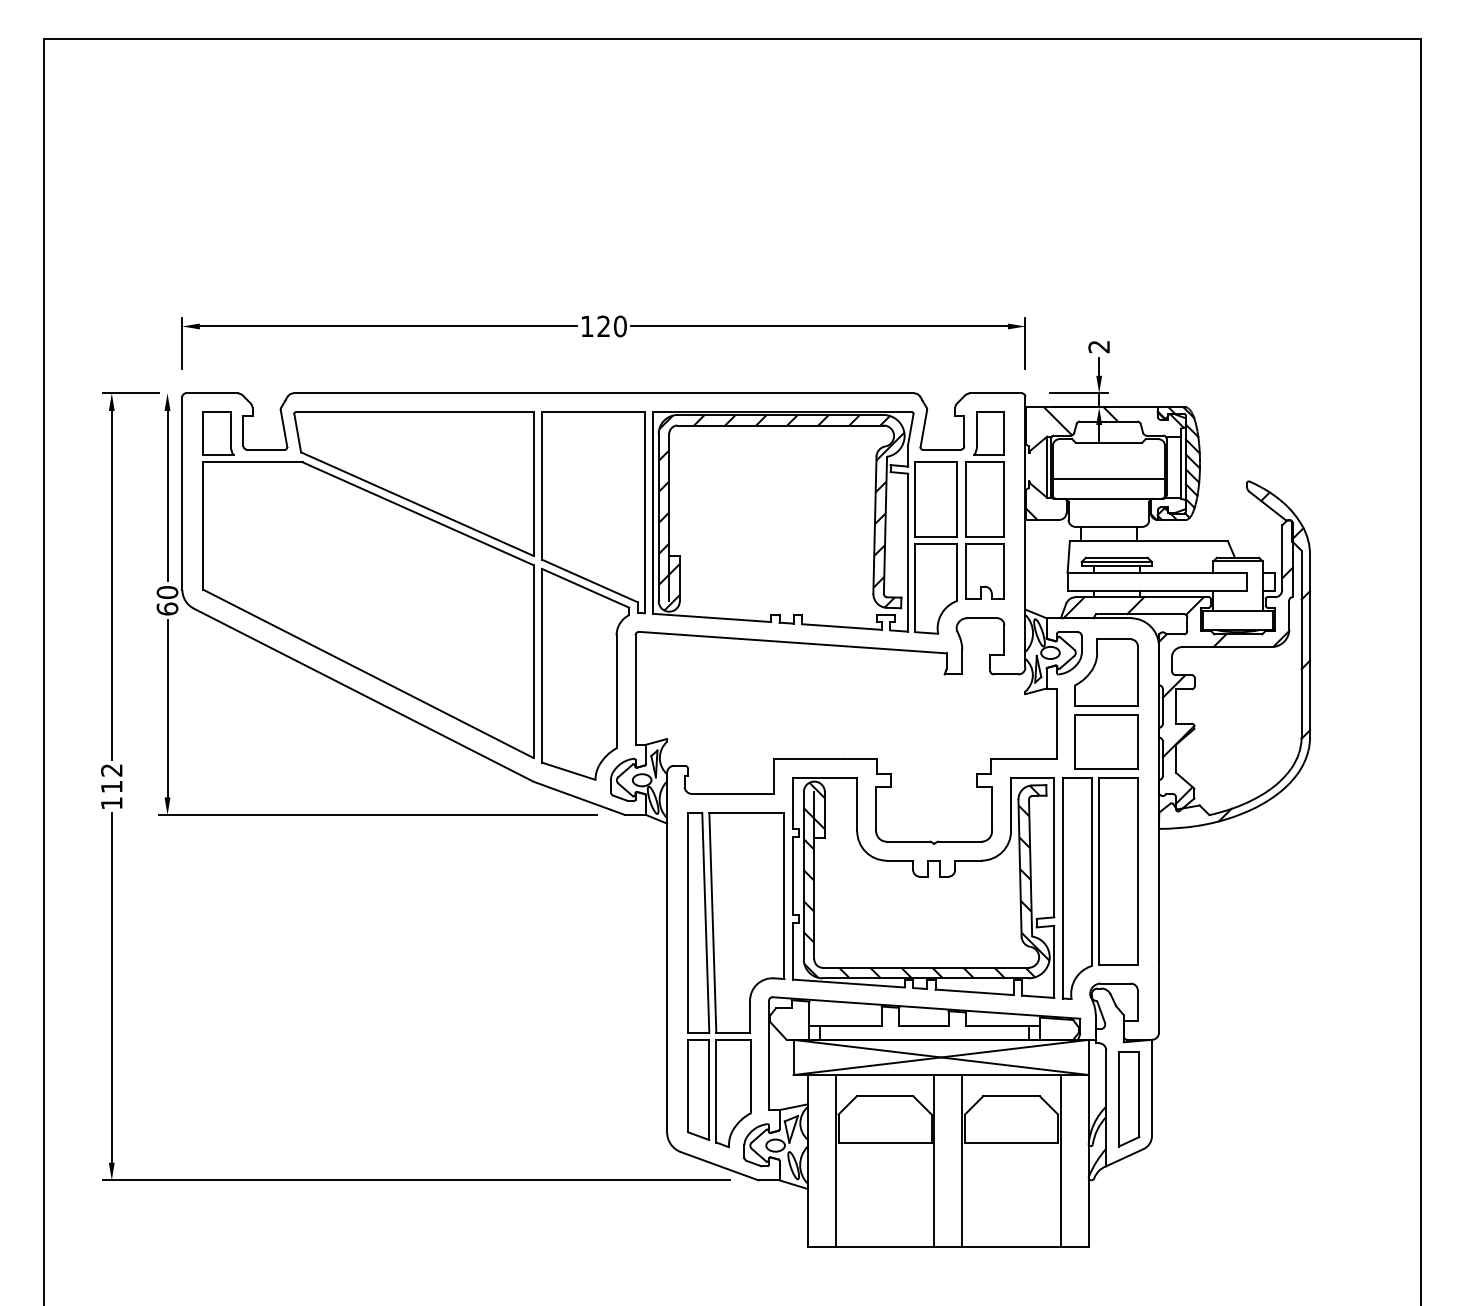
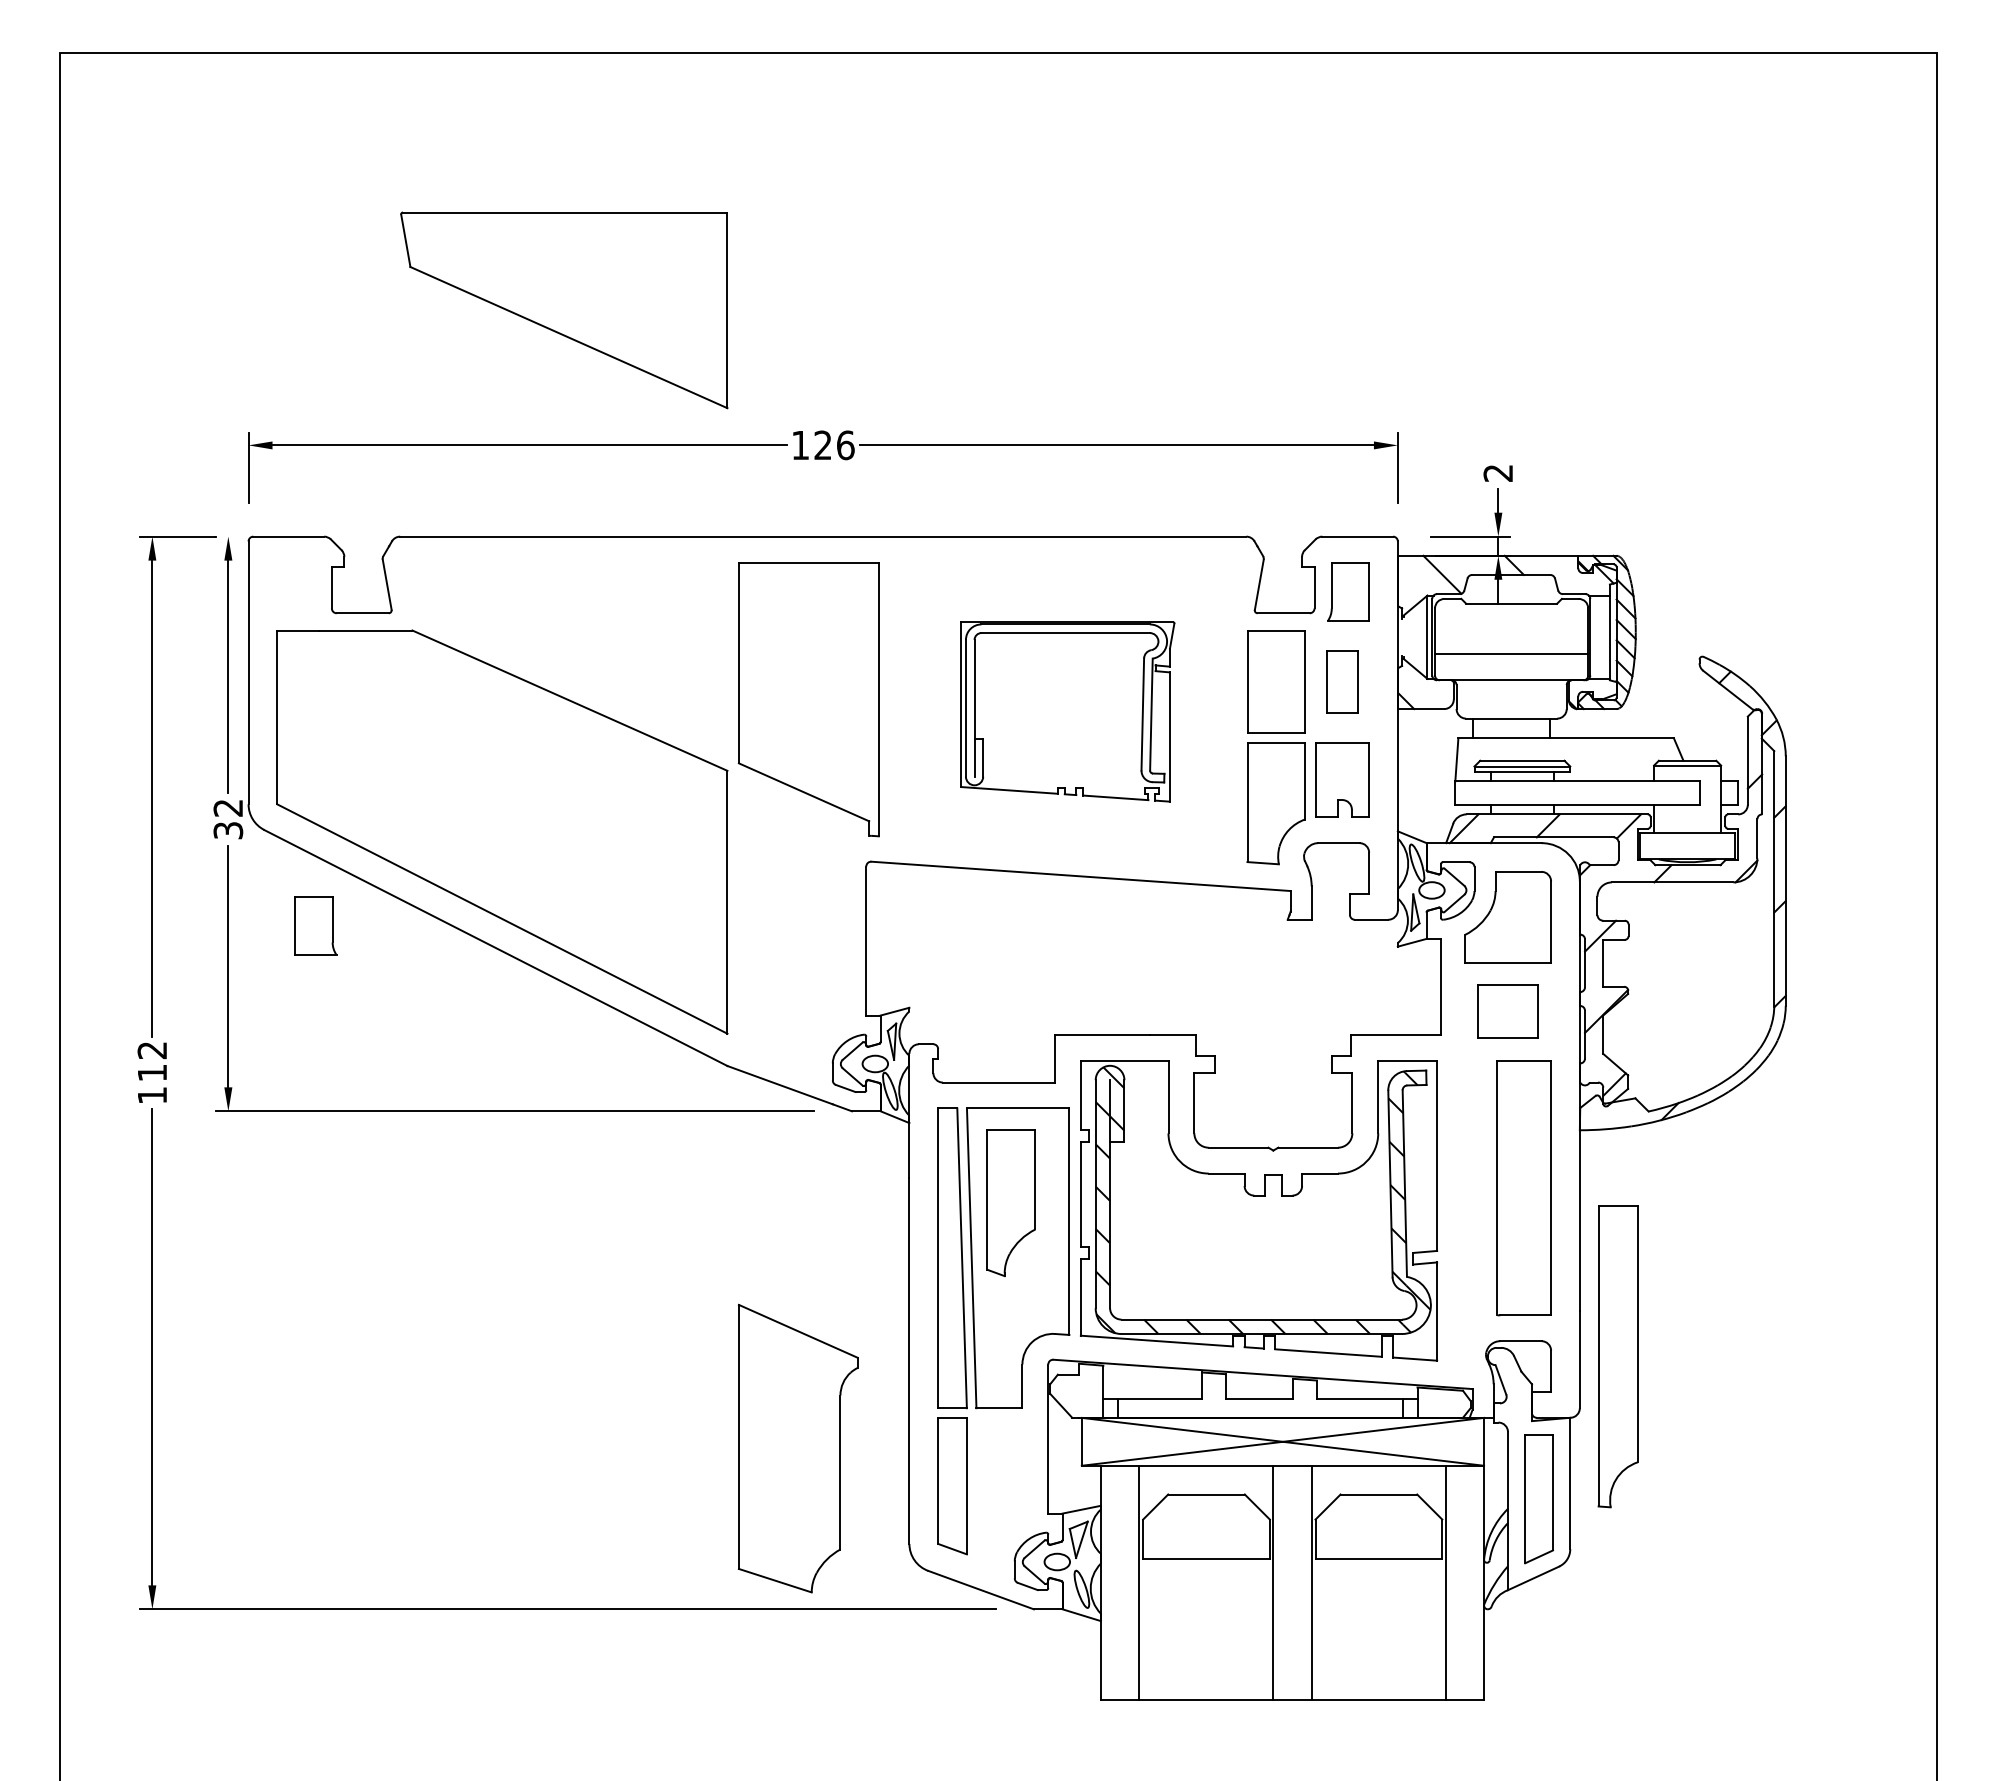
text: (620, 326) -> (845, 445), 120 -> 126
part: (218, 433) -> (315, 925), moved
part: (414, 484) -> (564, 310), moved
part: (984, 499) -> (1342, 681), size x0.6
part: (783, 521) -> (1067, 711), size x0.6
text: (167, 600) -> (228, 819), 60 -> 32
part: (585, 674) -> (798, 1448), moved
part: (1105, 741) -> (1507, 1011), size x0.7
part: (1076, 888) -> (1617, 1356), moved
part: (733, 1093) -> (1010, 1202), moved

